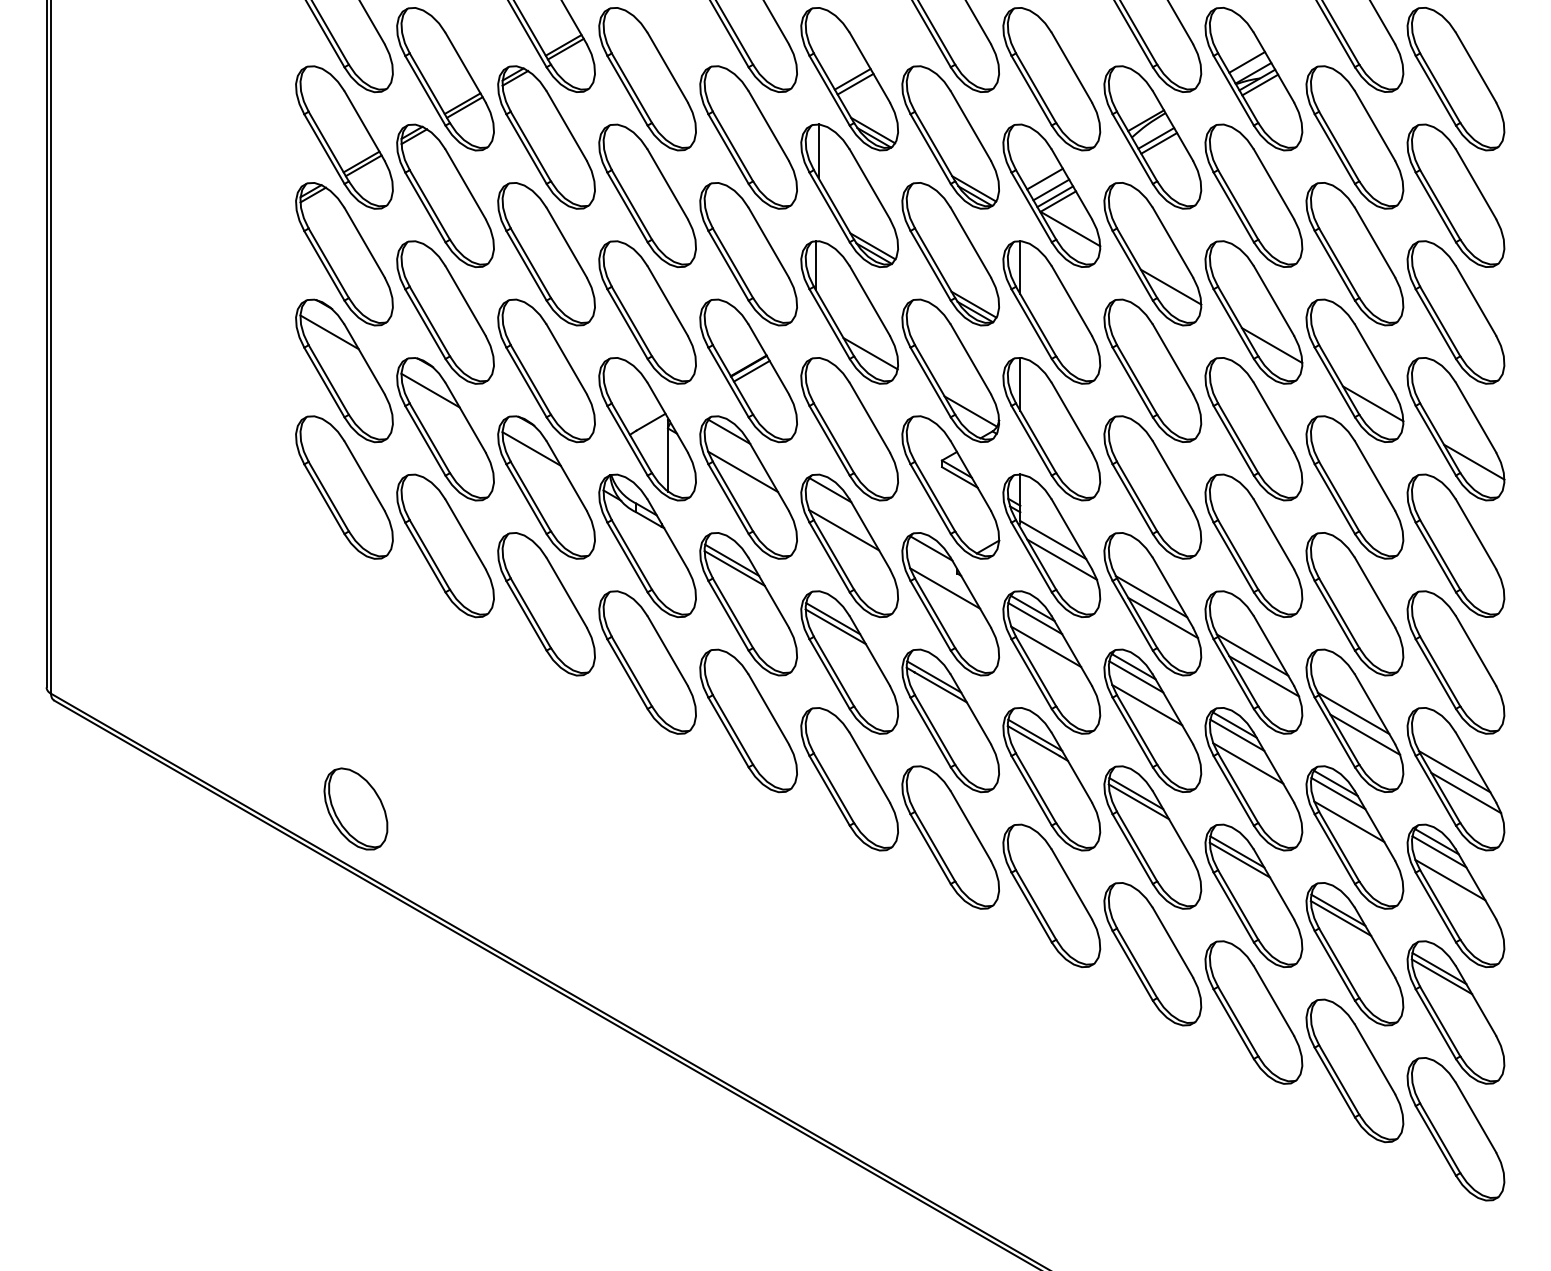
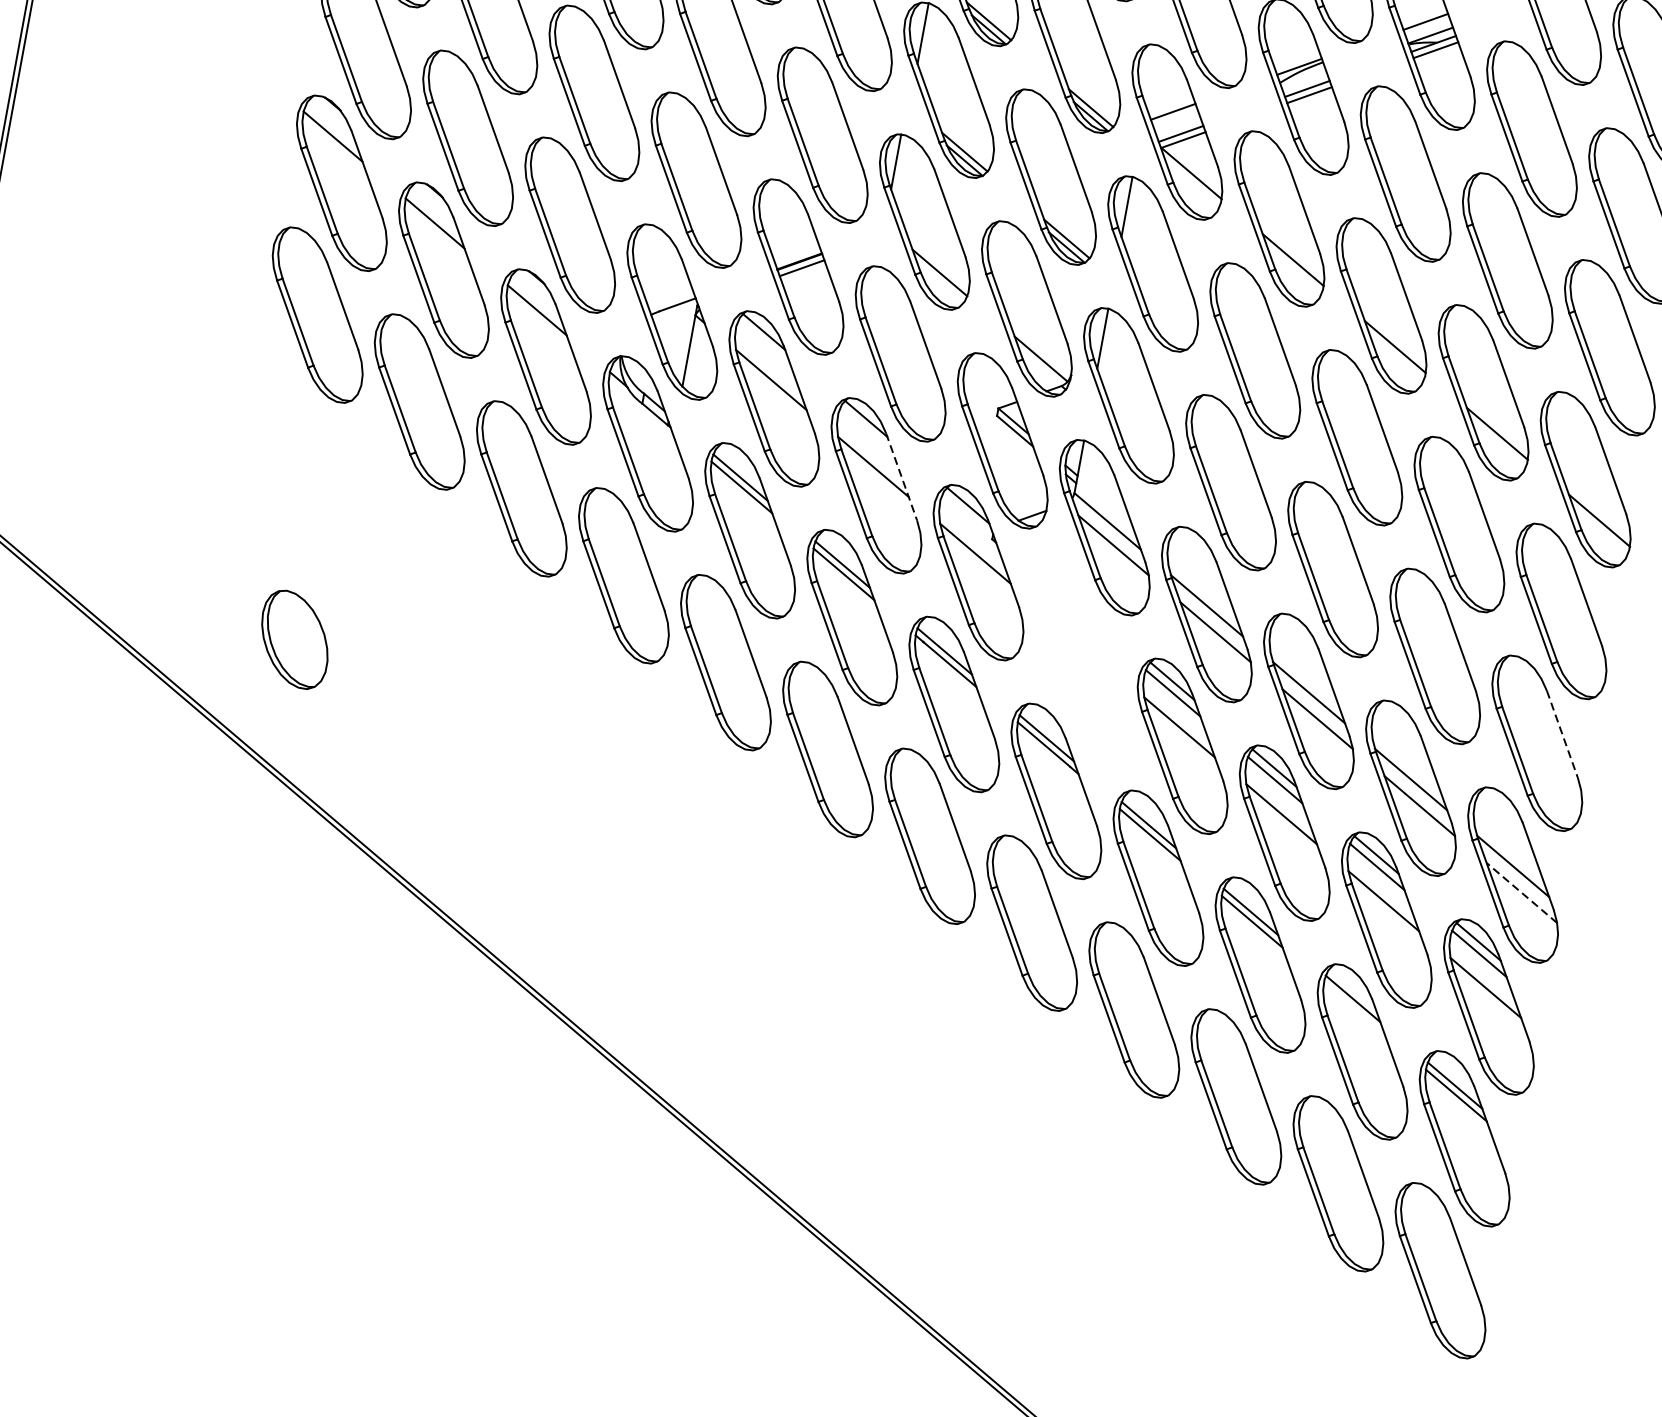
line: (1051, 189) -> (1178, 124), removed
line: (870, 534) -> (902, 477), solid -> dashed
line: (1476, 651) -> (1562, 735), solid -> dashed
part: (1051, 662) -> (1080, 659), removed
line: (1465, 792) -> (1521, 892), solid -> dashed
part: (355, 808) -> (294, 638), moved
line: (1340, 918) -> (1353, 1008), removed

